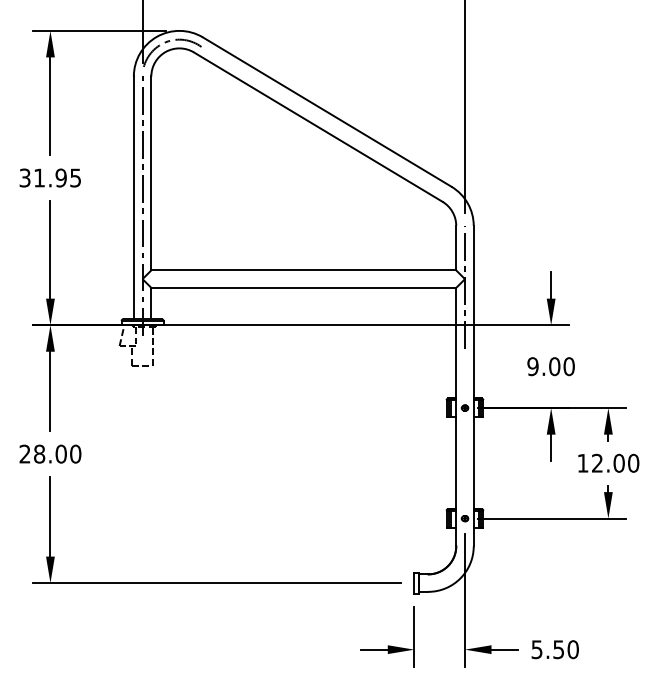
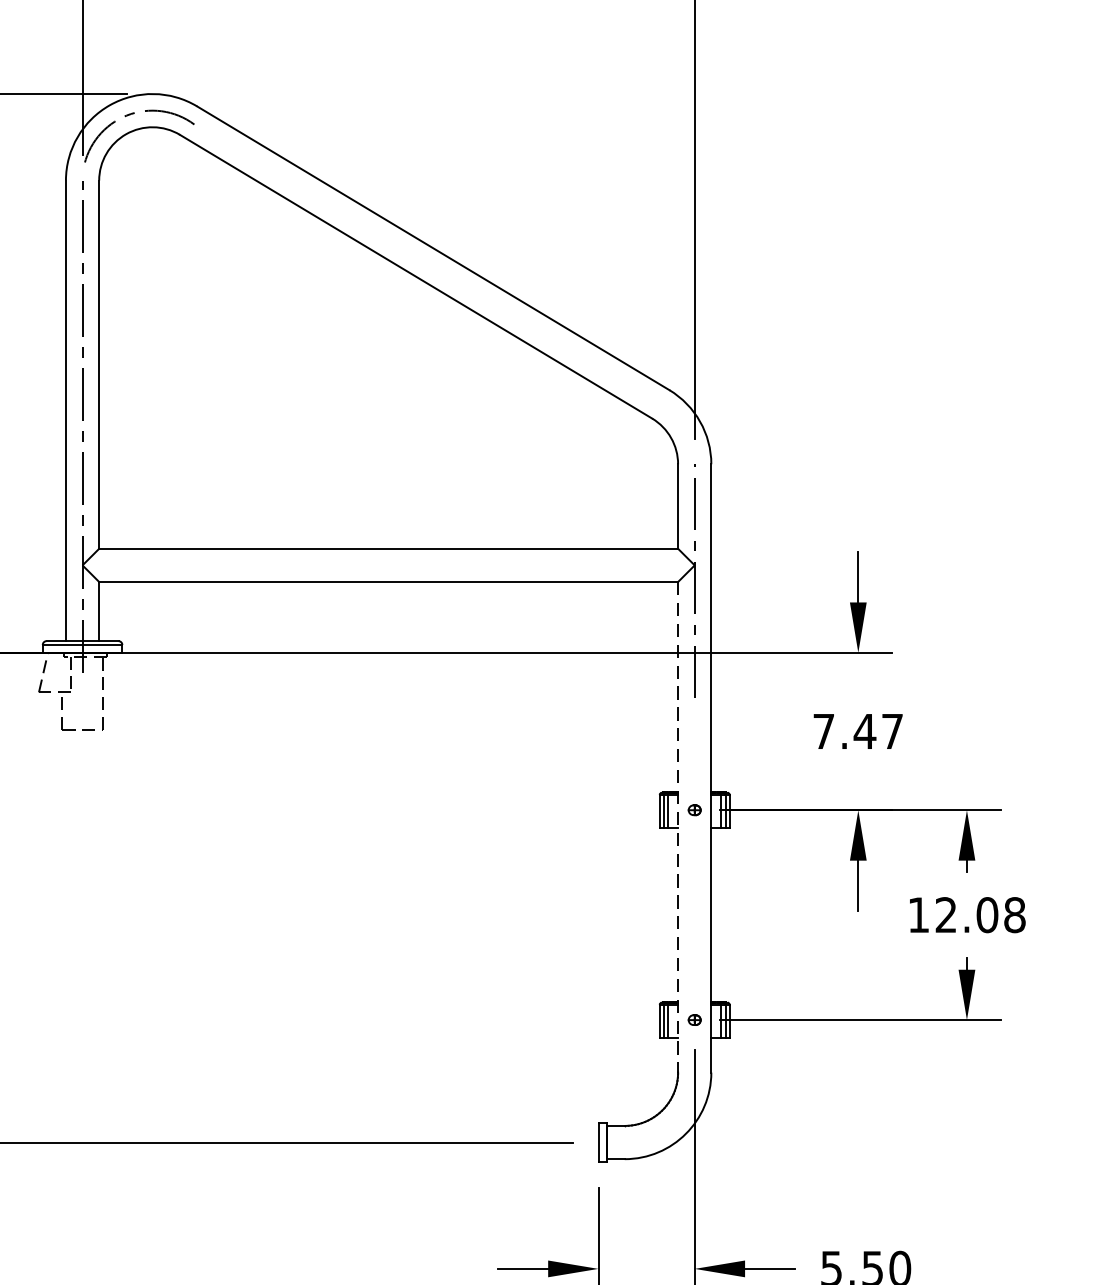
text: (550, 366) -> (857, 731), 9.00 -> 7.47
line: (456, 417) -> (678, 828), solid -> dashed
text: (633, 463) -> (1014, 915), 12.00 -> 12.08

